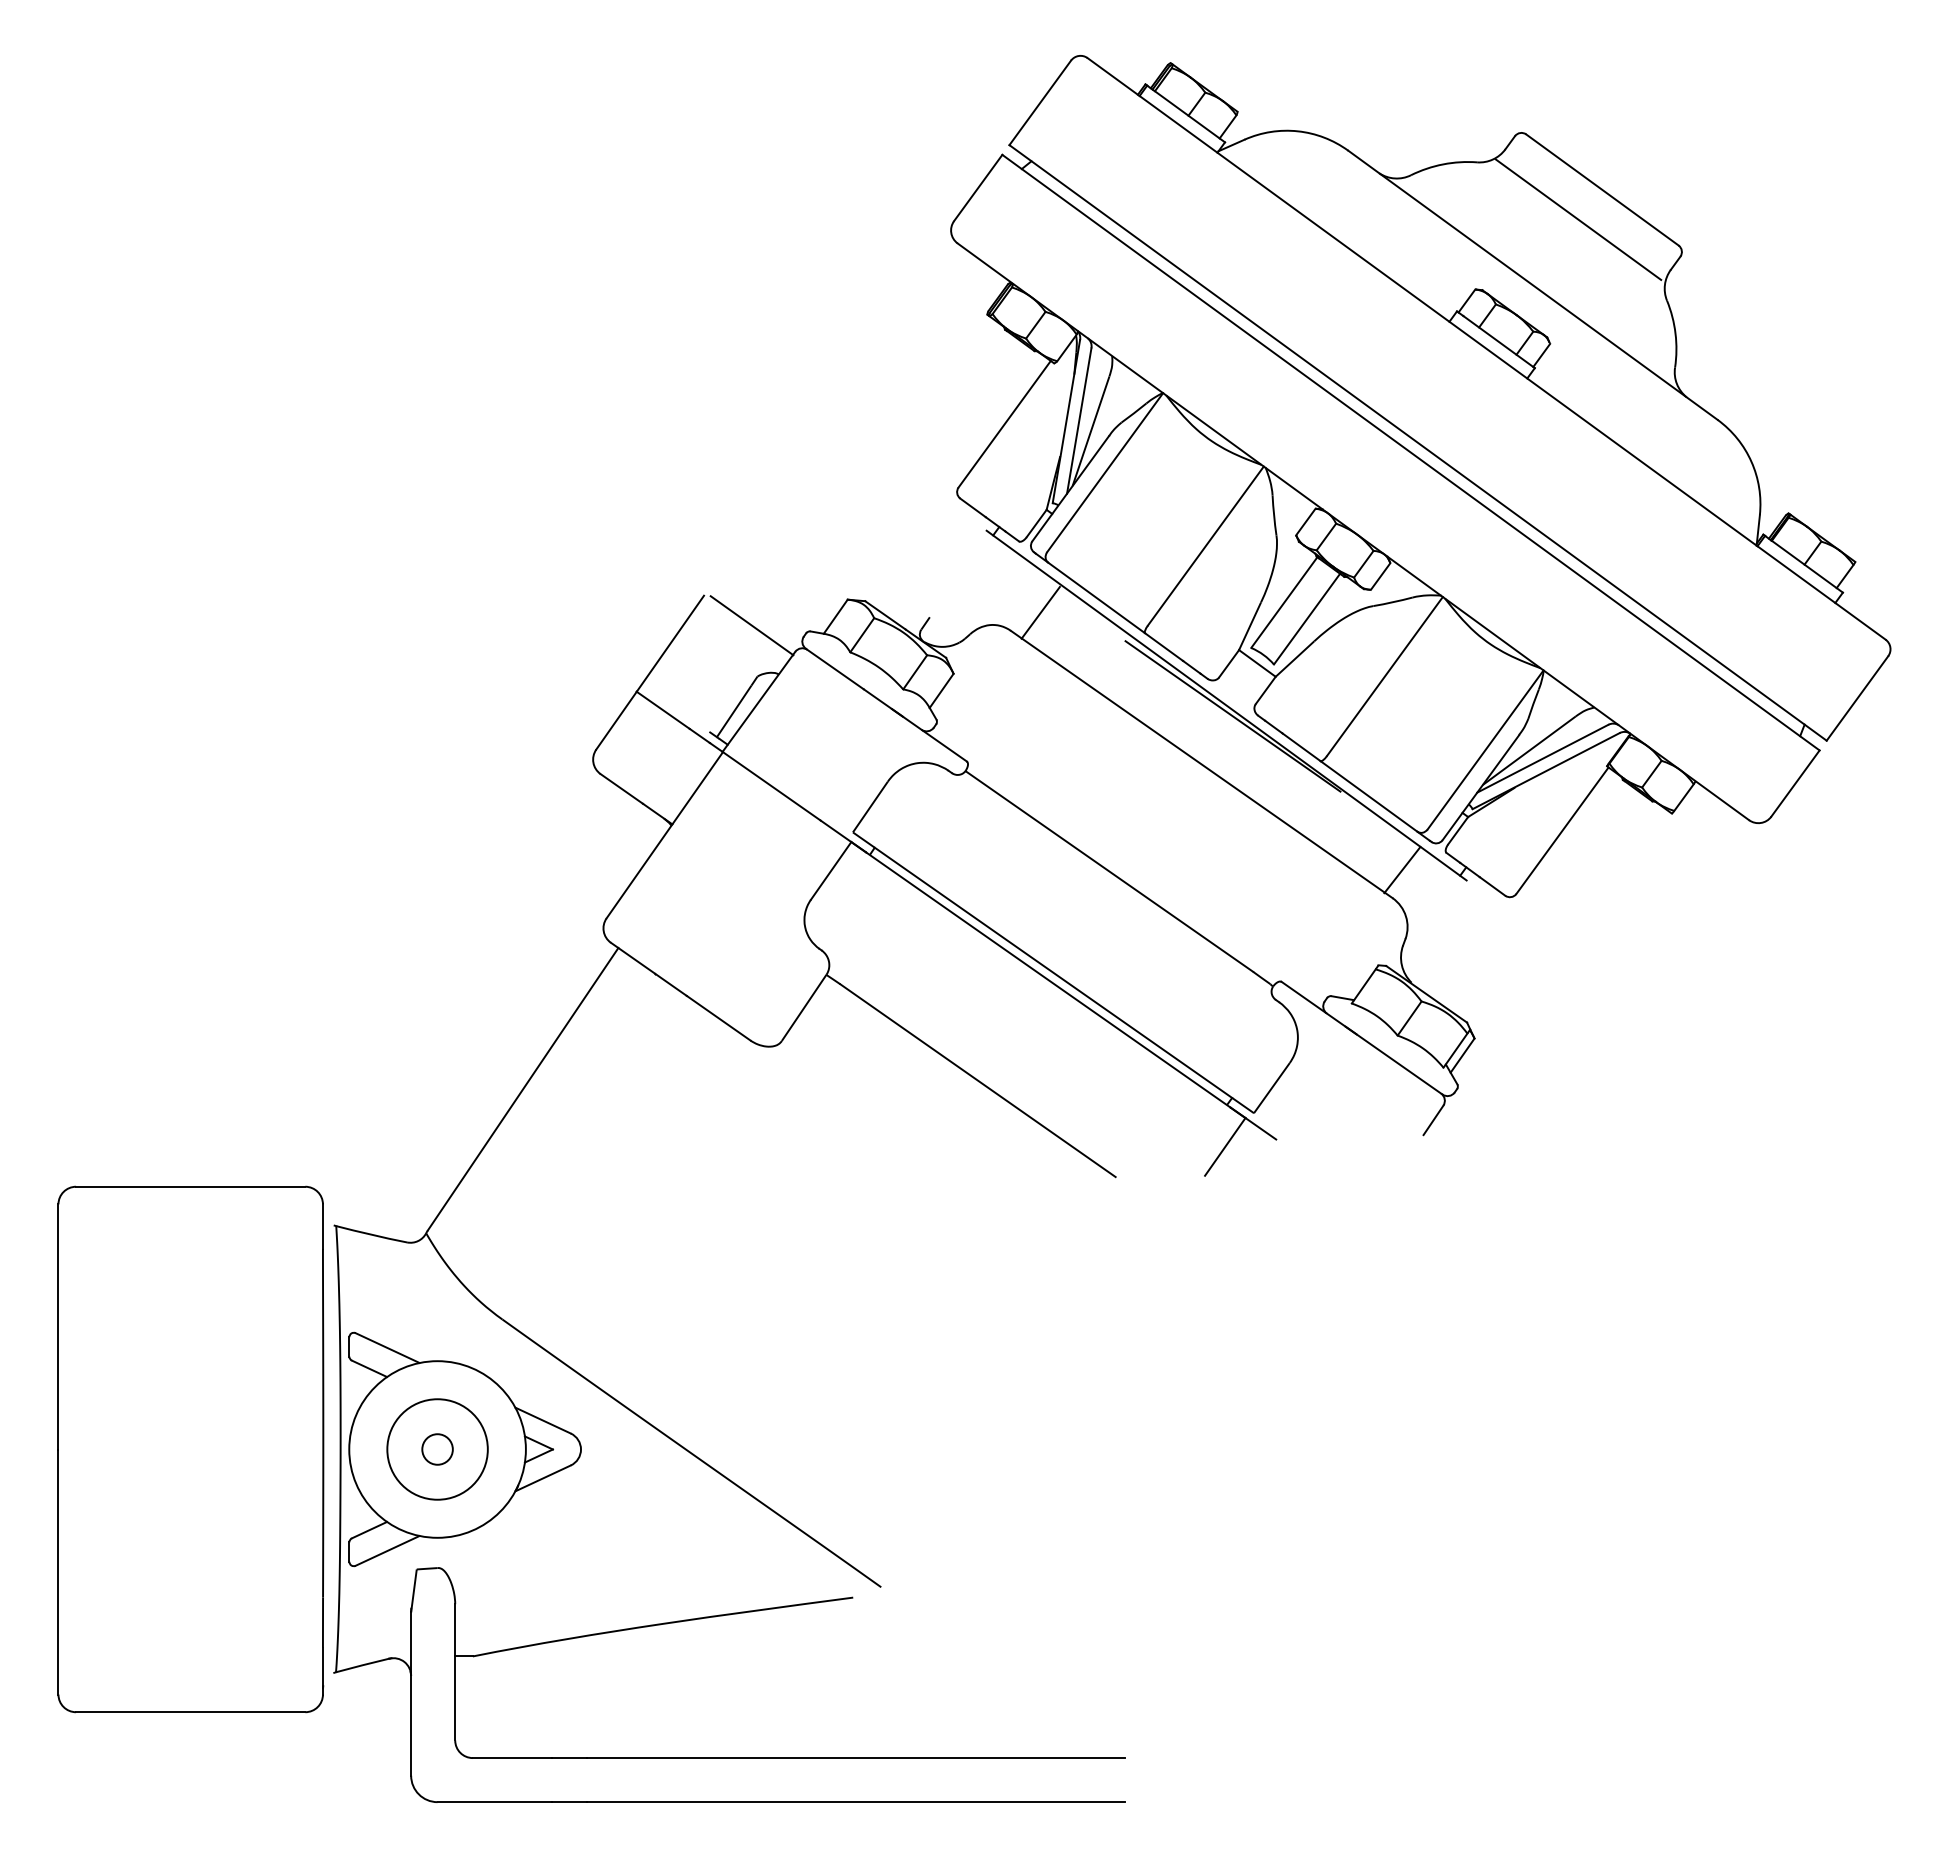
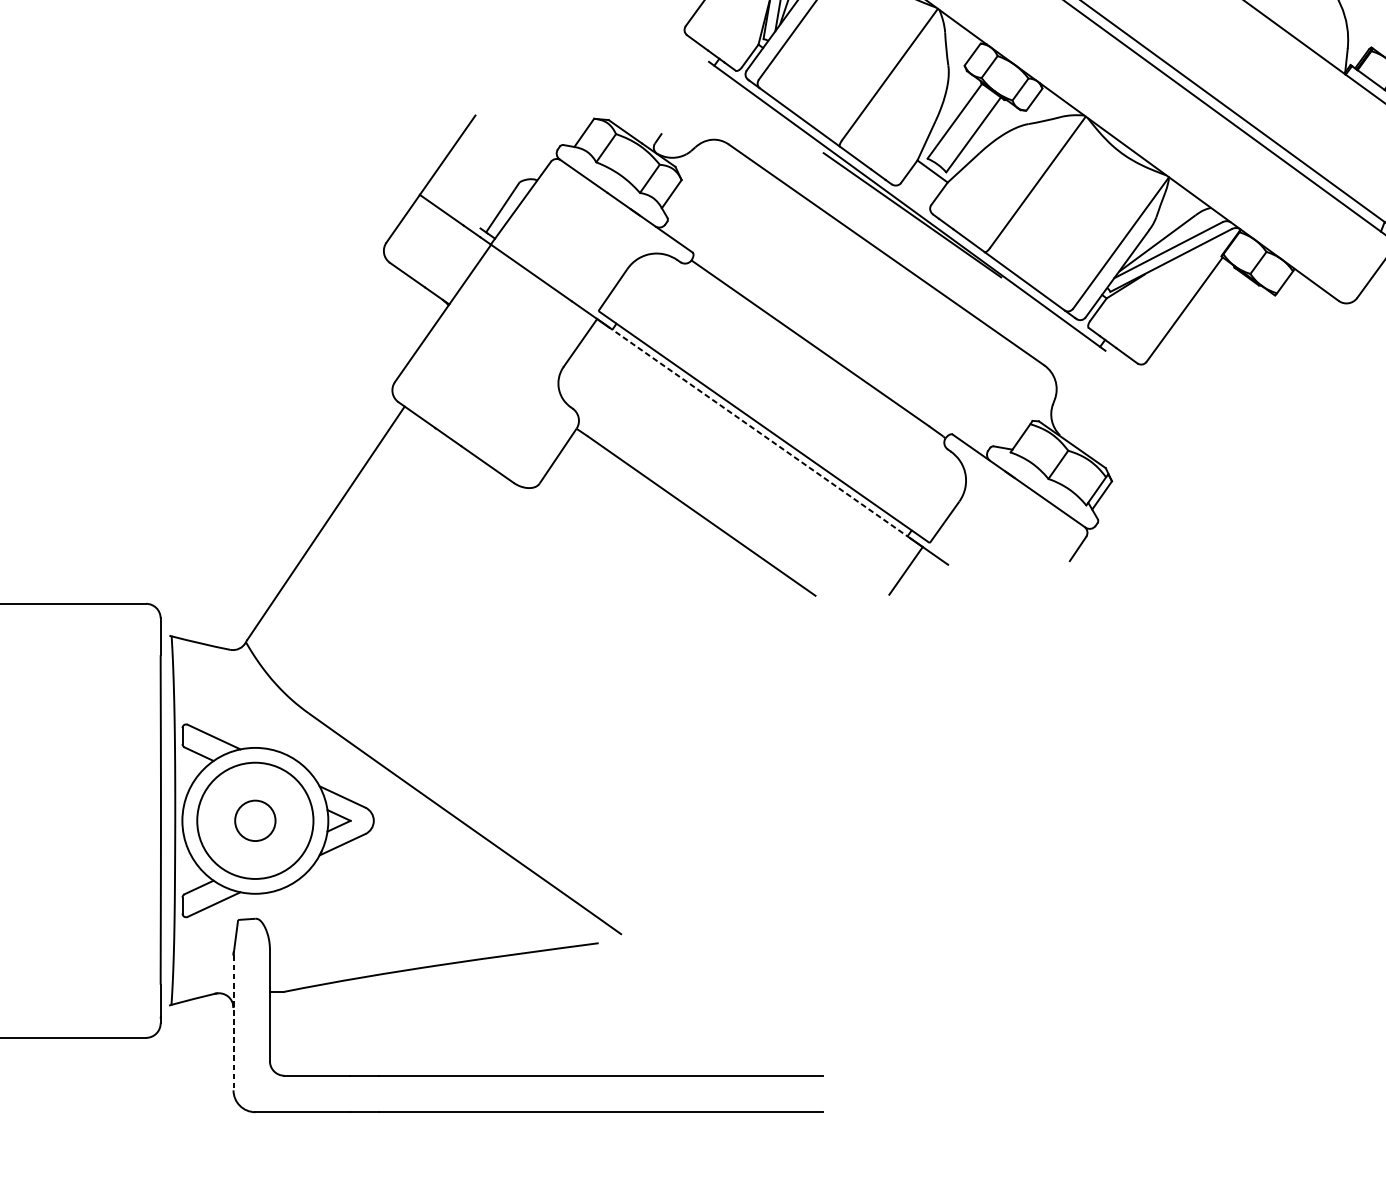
line: (1040, 612) -> (753, 129), removed
line: (751, 625) -> (514, 140), removed
line: (1402, 870) -> (1052, 342), removed
line: (1048, 980) -> (760, 433), solid -> dashed
circle: (437, 1449) -> (255, 820), size x1.4
circle: (437, 1449) -> (255, 820), size x1.6
line: (411, 1694) -> (233, 1023), solid -> dashed

